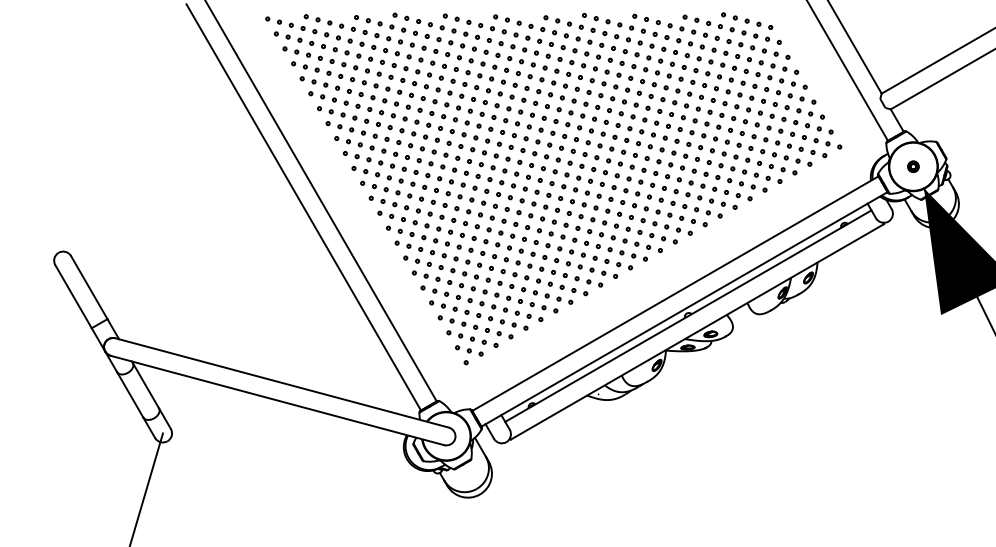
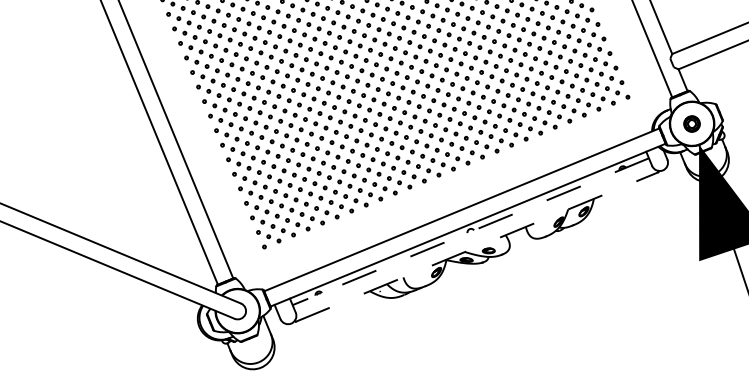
part: (913, 166) -> (692, 123), size x1.6
line: (687, 316) -> (469, 231), solid -> dashed
line: (697, 331) -> (477, 246), solid -> dashed

